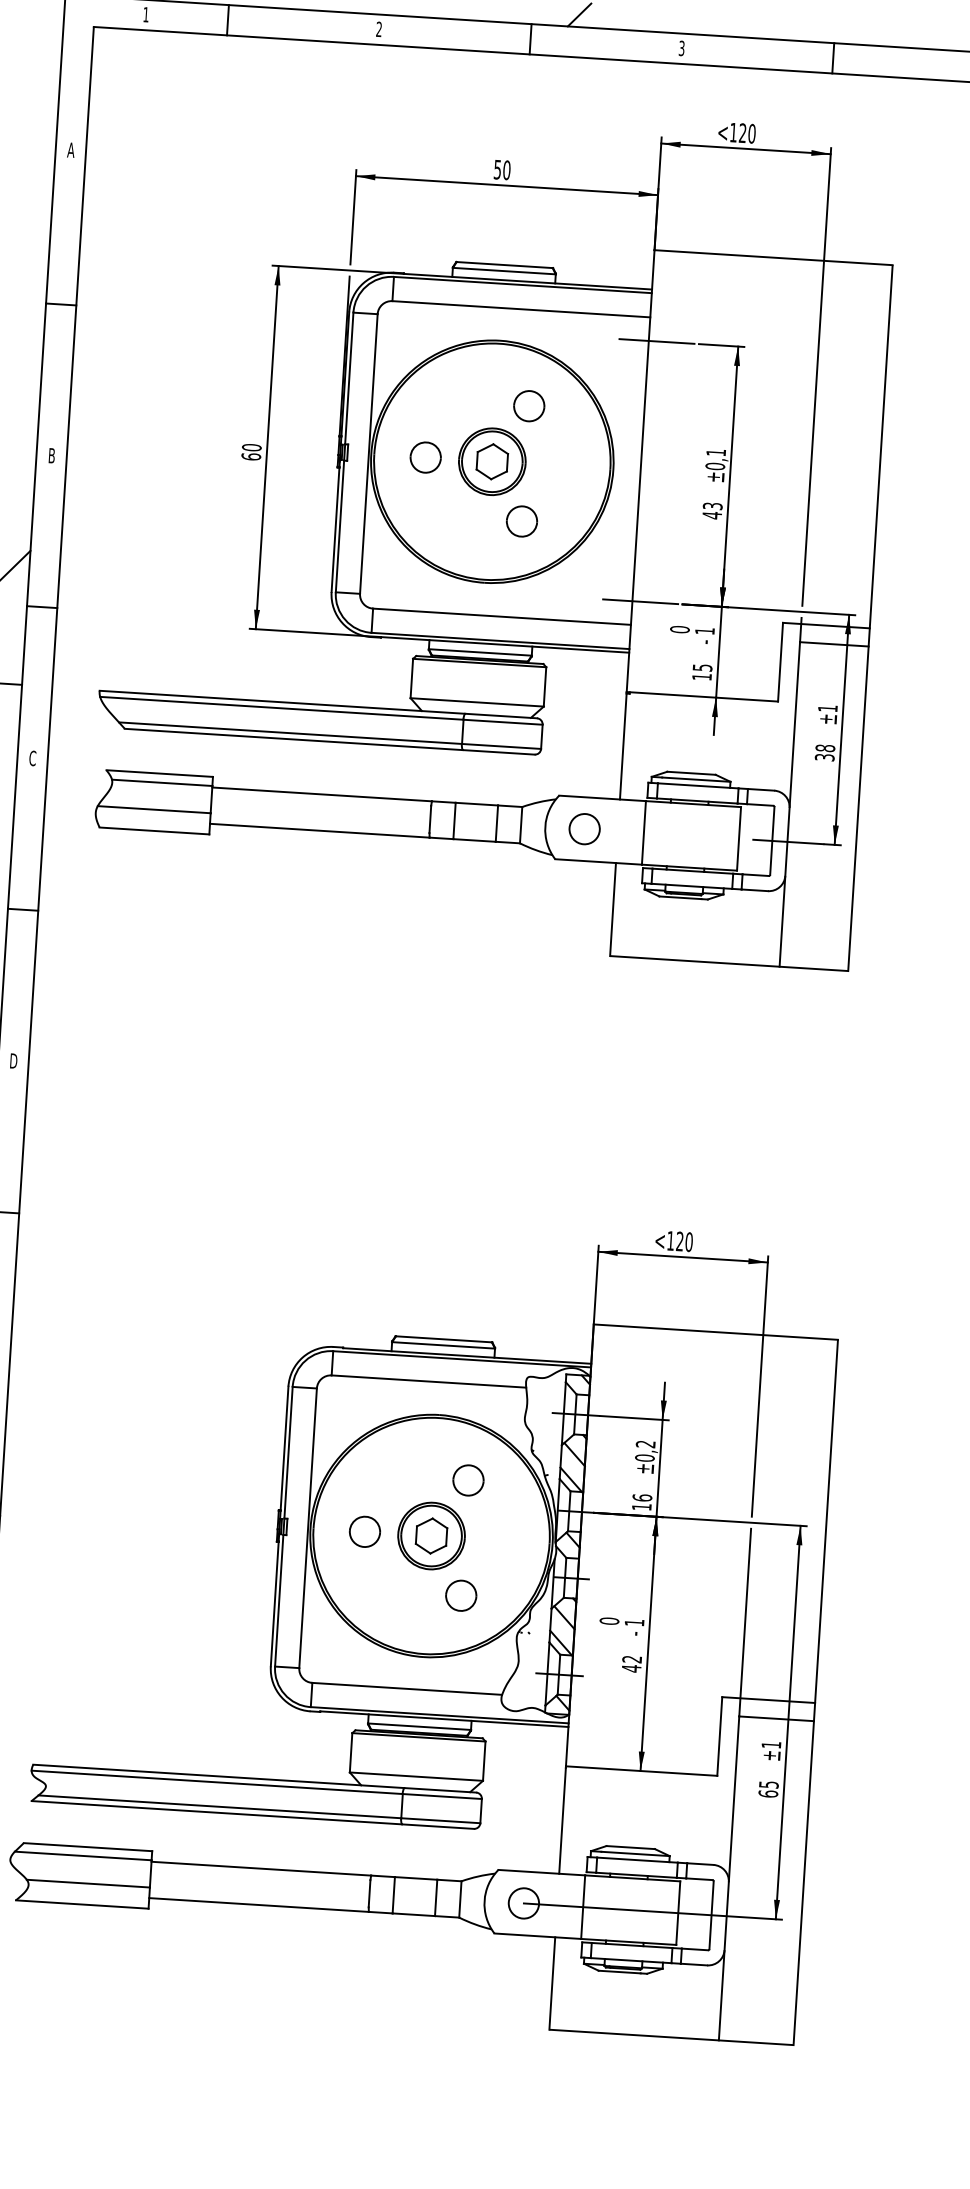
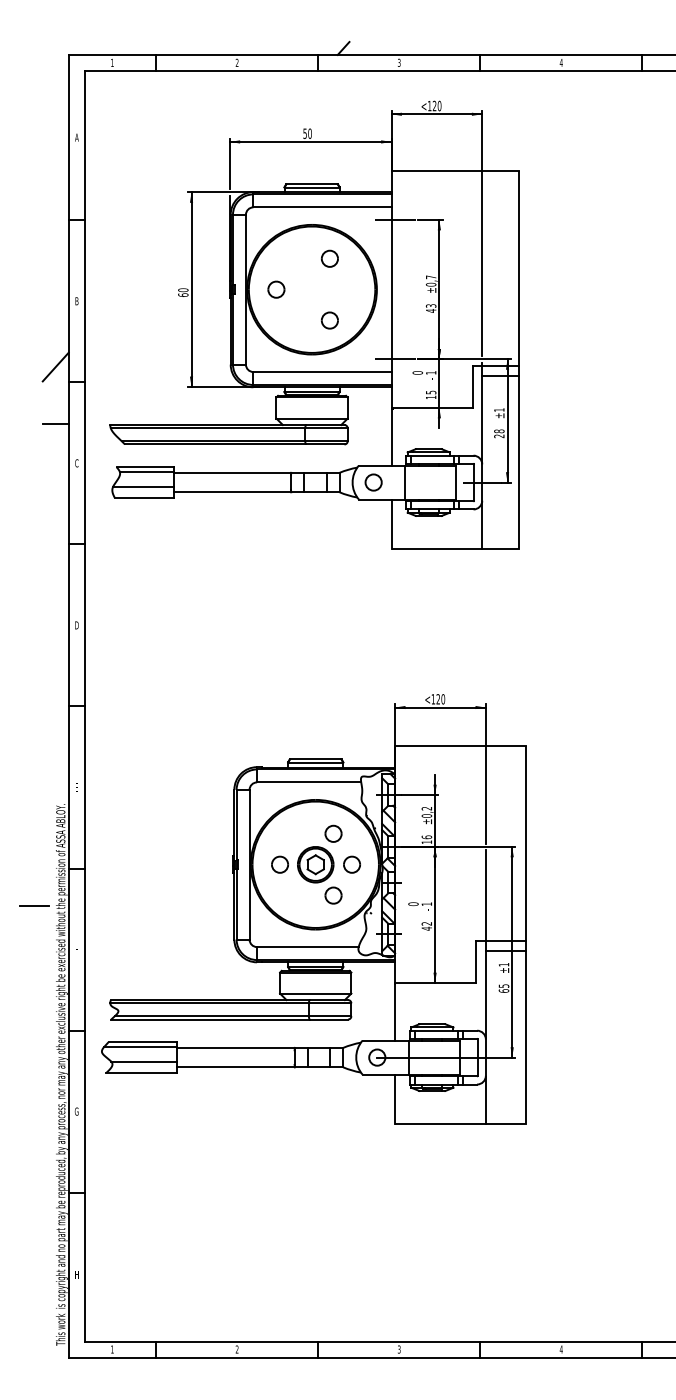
text: (716, 453) -> (431, 277), ±0,1 -> ±0,7
part: (491, 461) -> (311, 289), removed
text: (825, 757) -> (499, 436), 38 -> 28
part: (498, 1539) -> (351, 864), added

